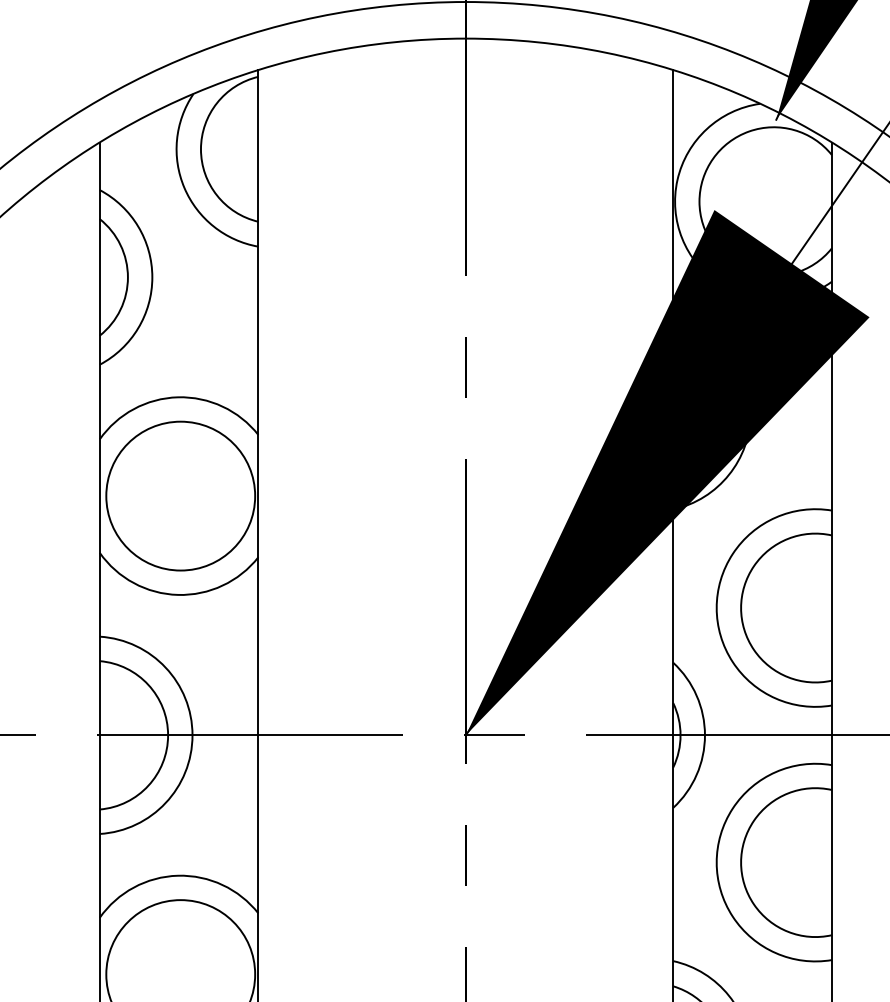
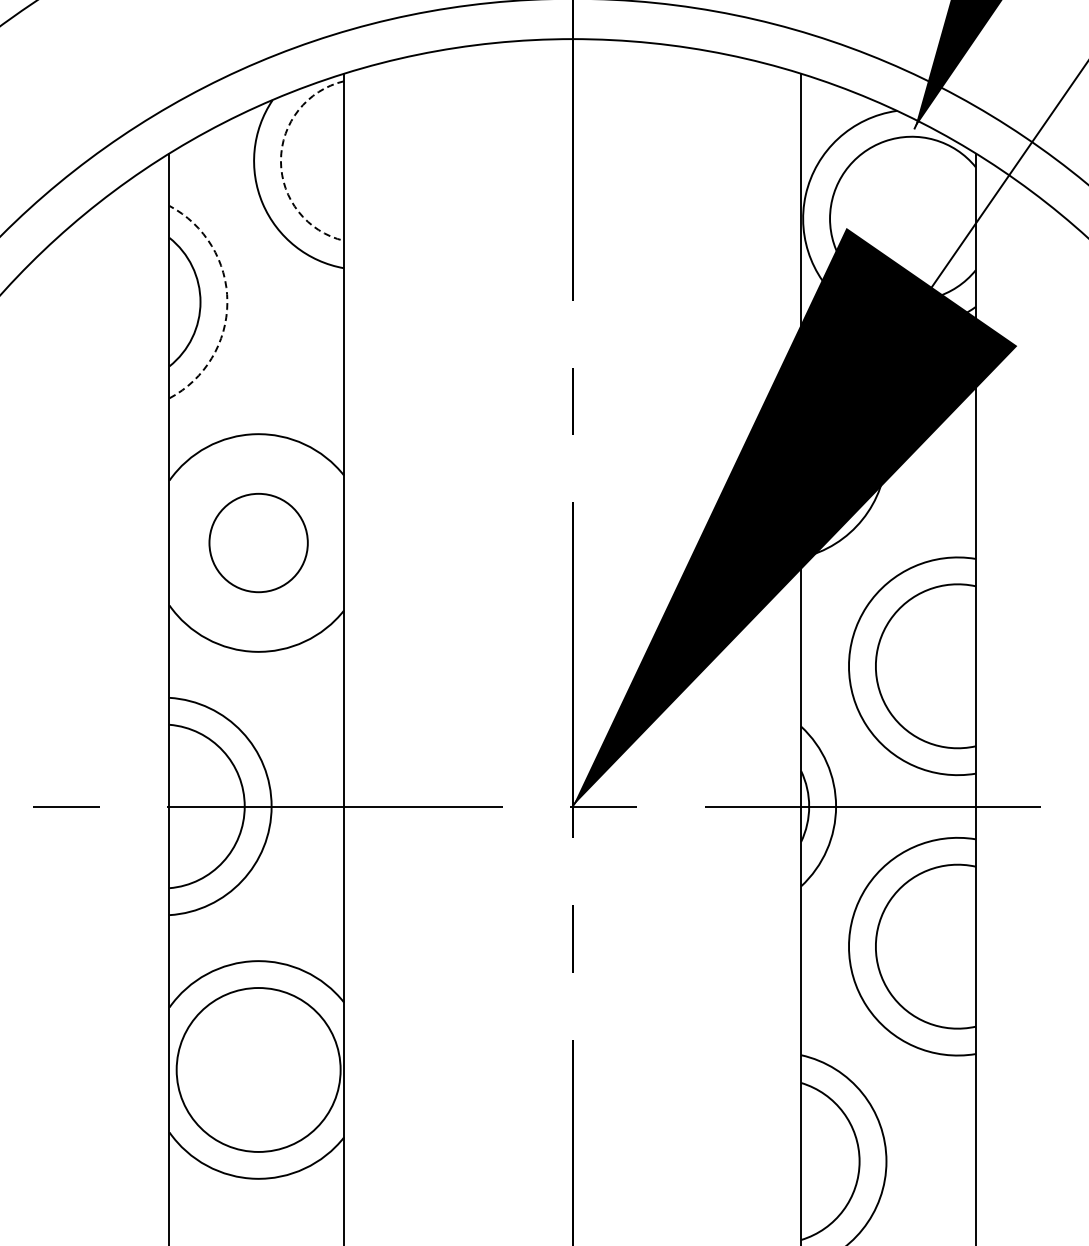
arc: (200, 149) -> (280, 161), solid -> dashed
arc: (152, 277) -> (227, 302), solid -> dashed
circle: (180, 496) -> (258, 543), size x0.6

